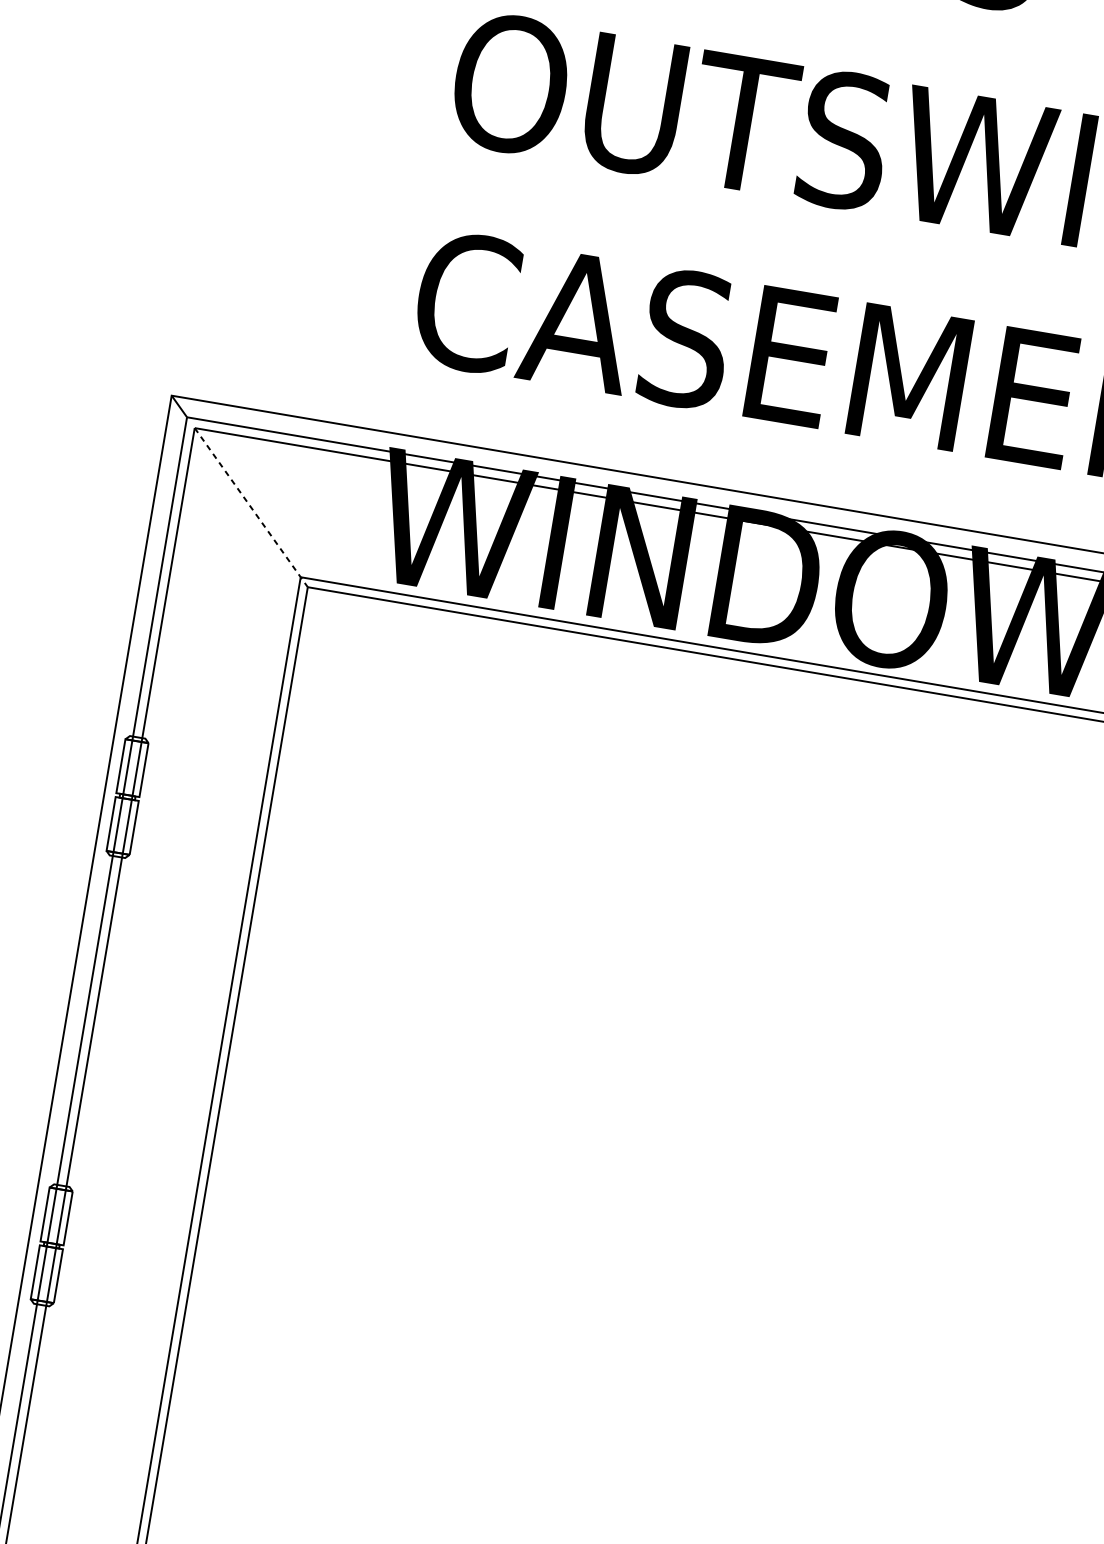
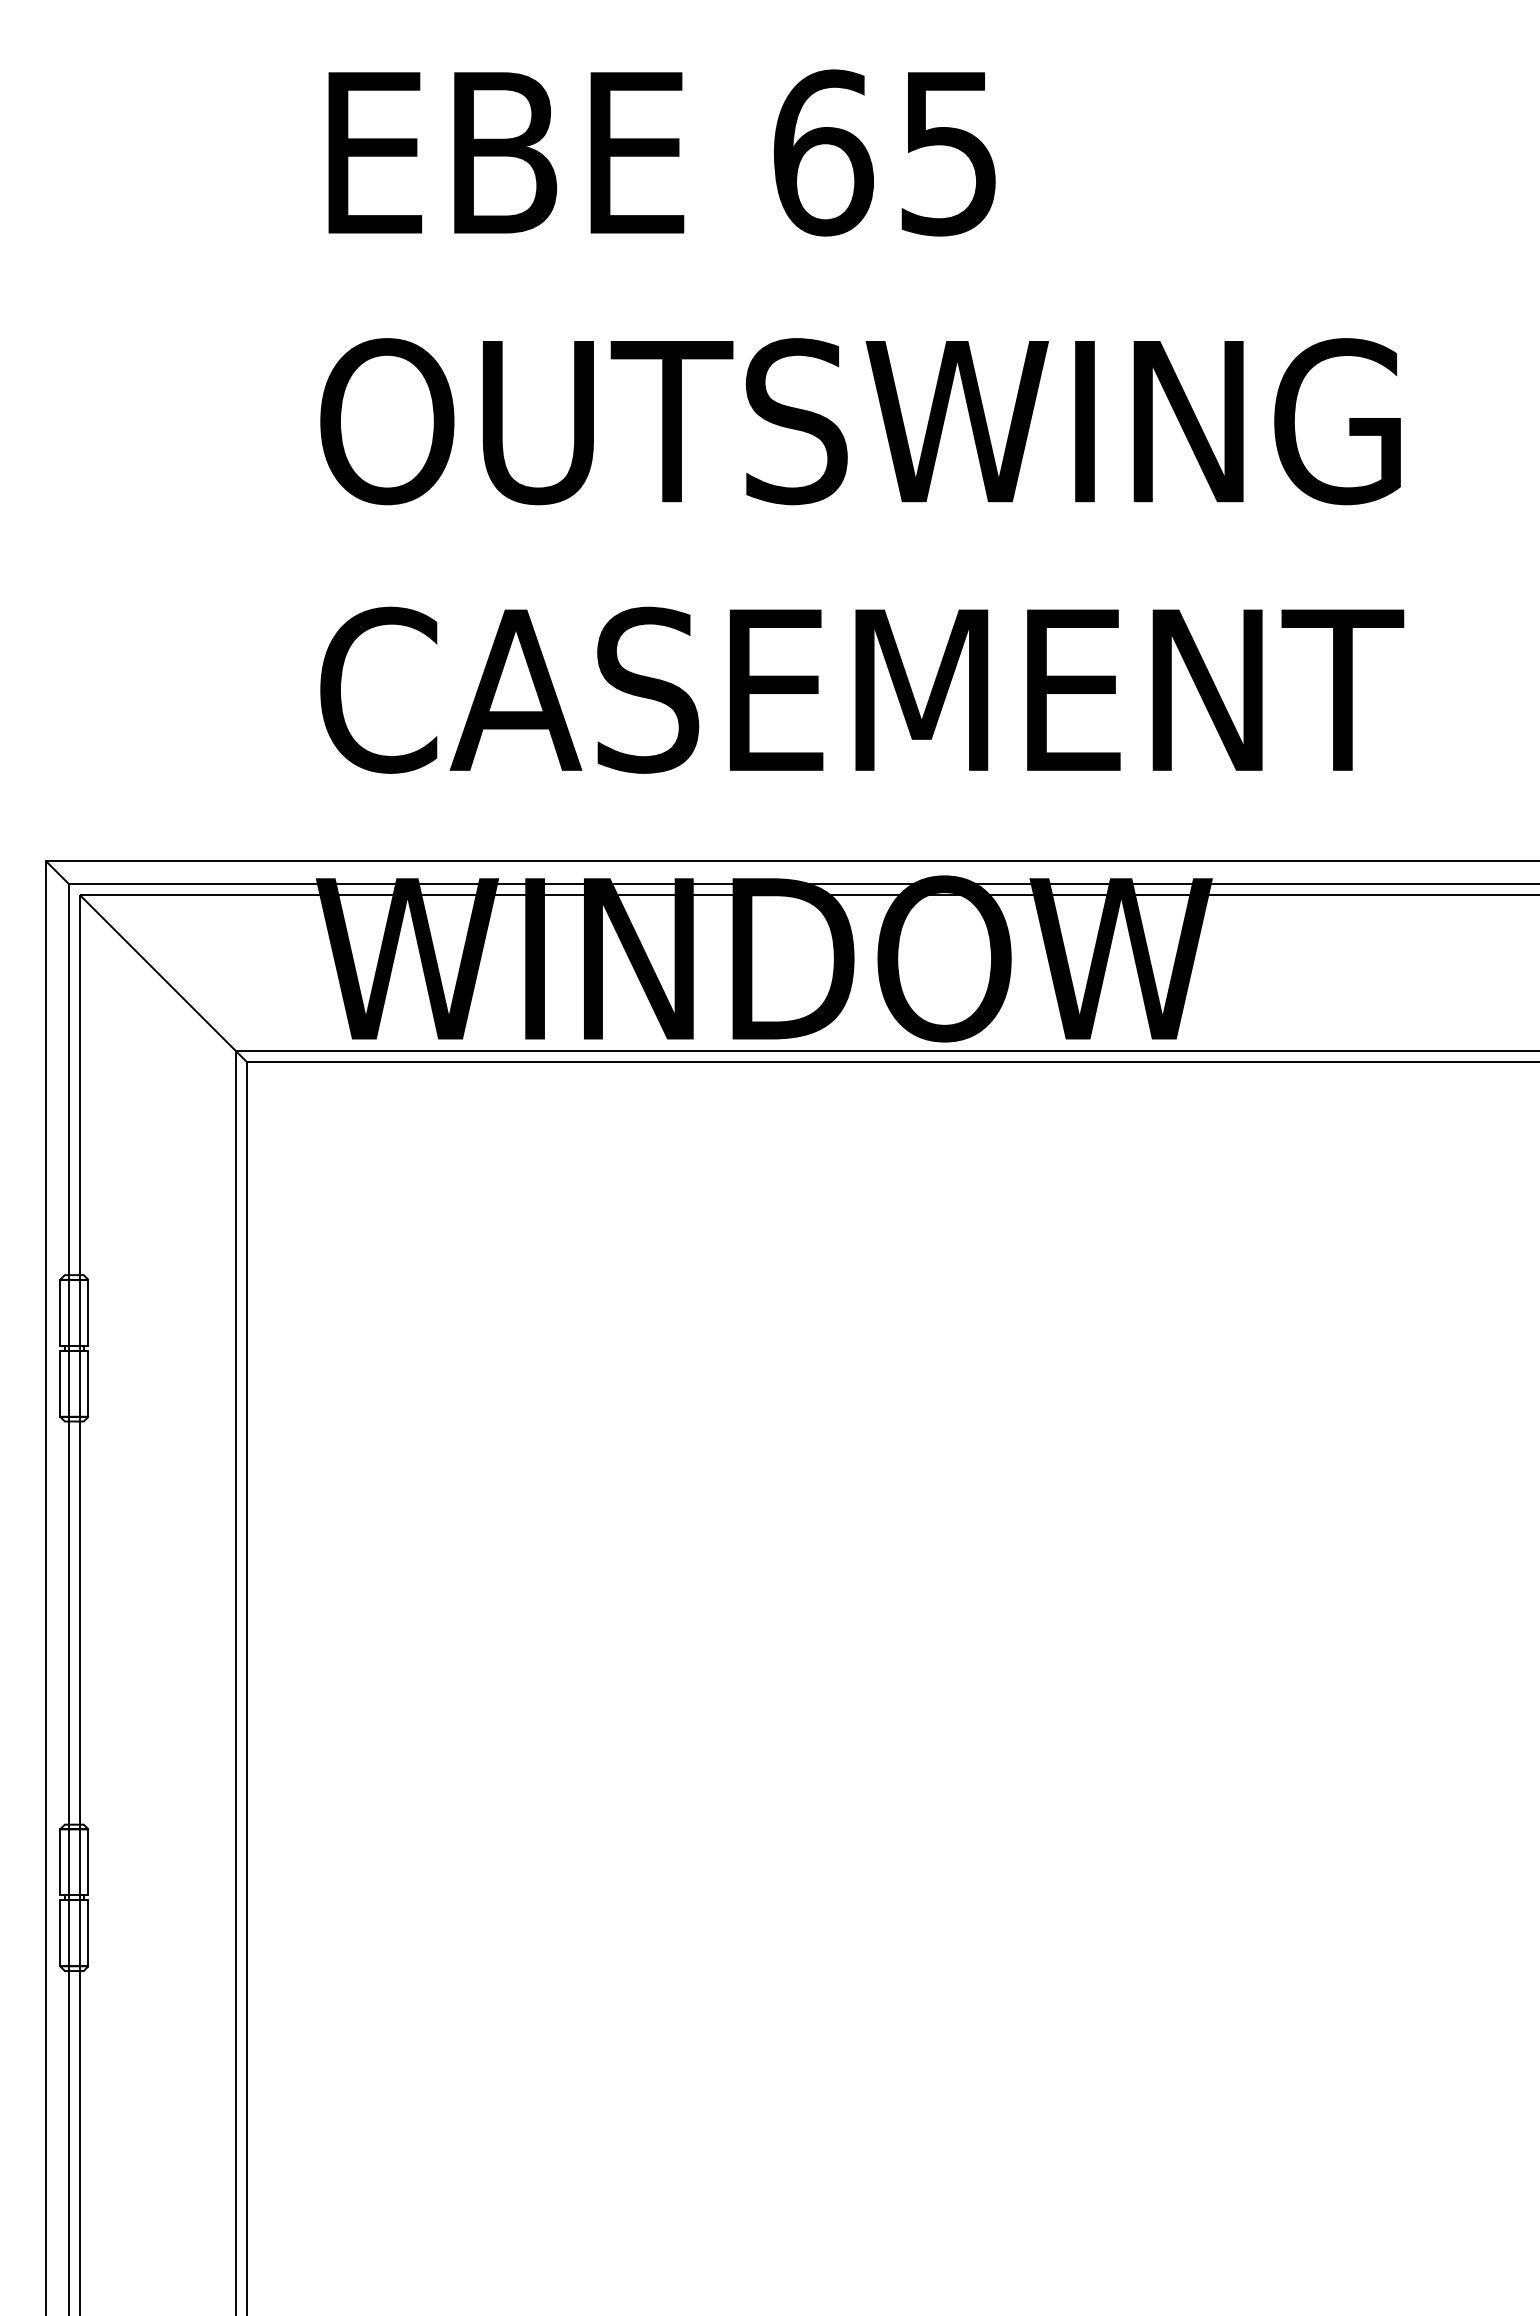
line: (251, 507) -> (163, 978), dashed -> solid

